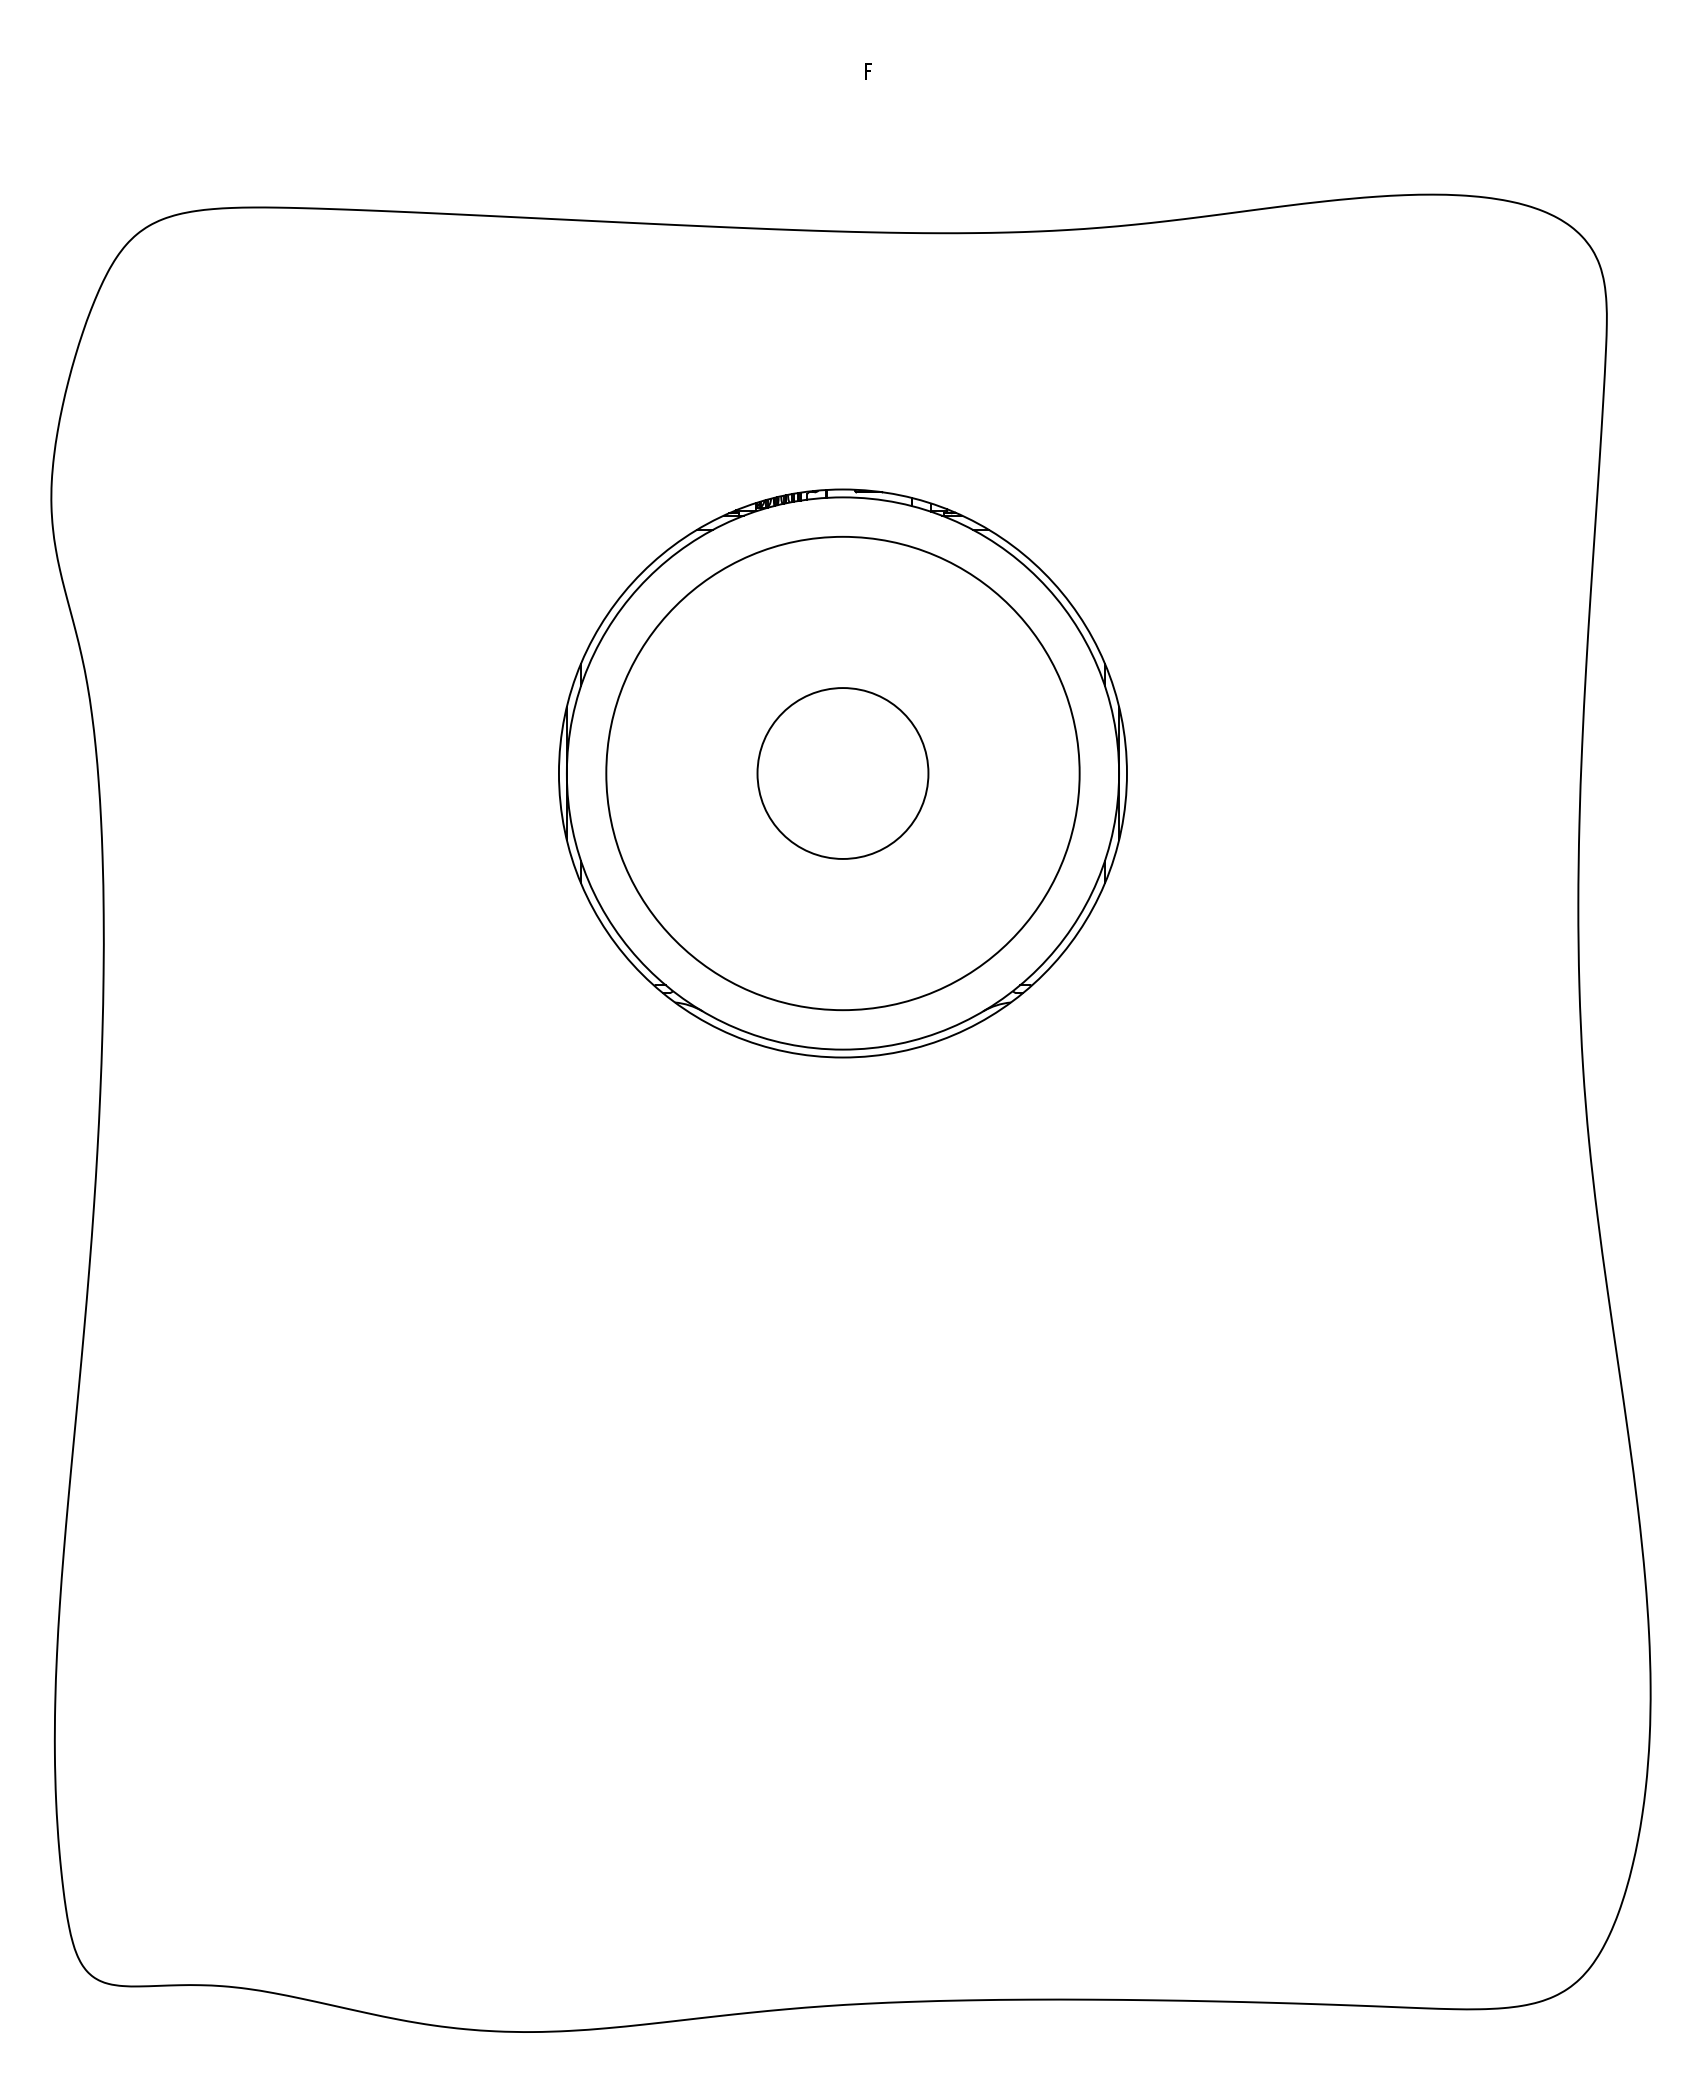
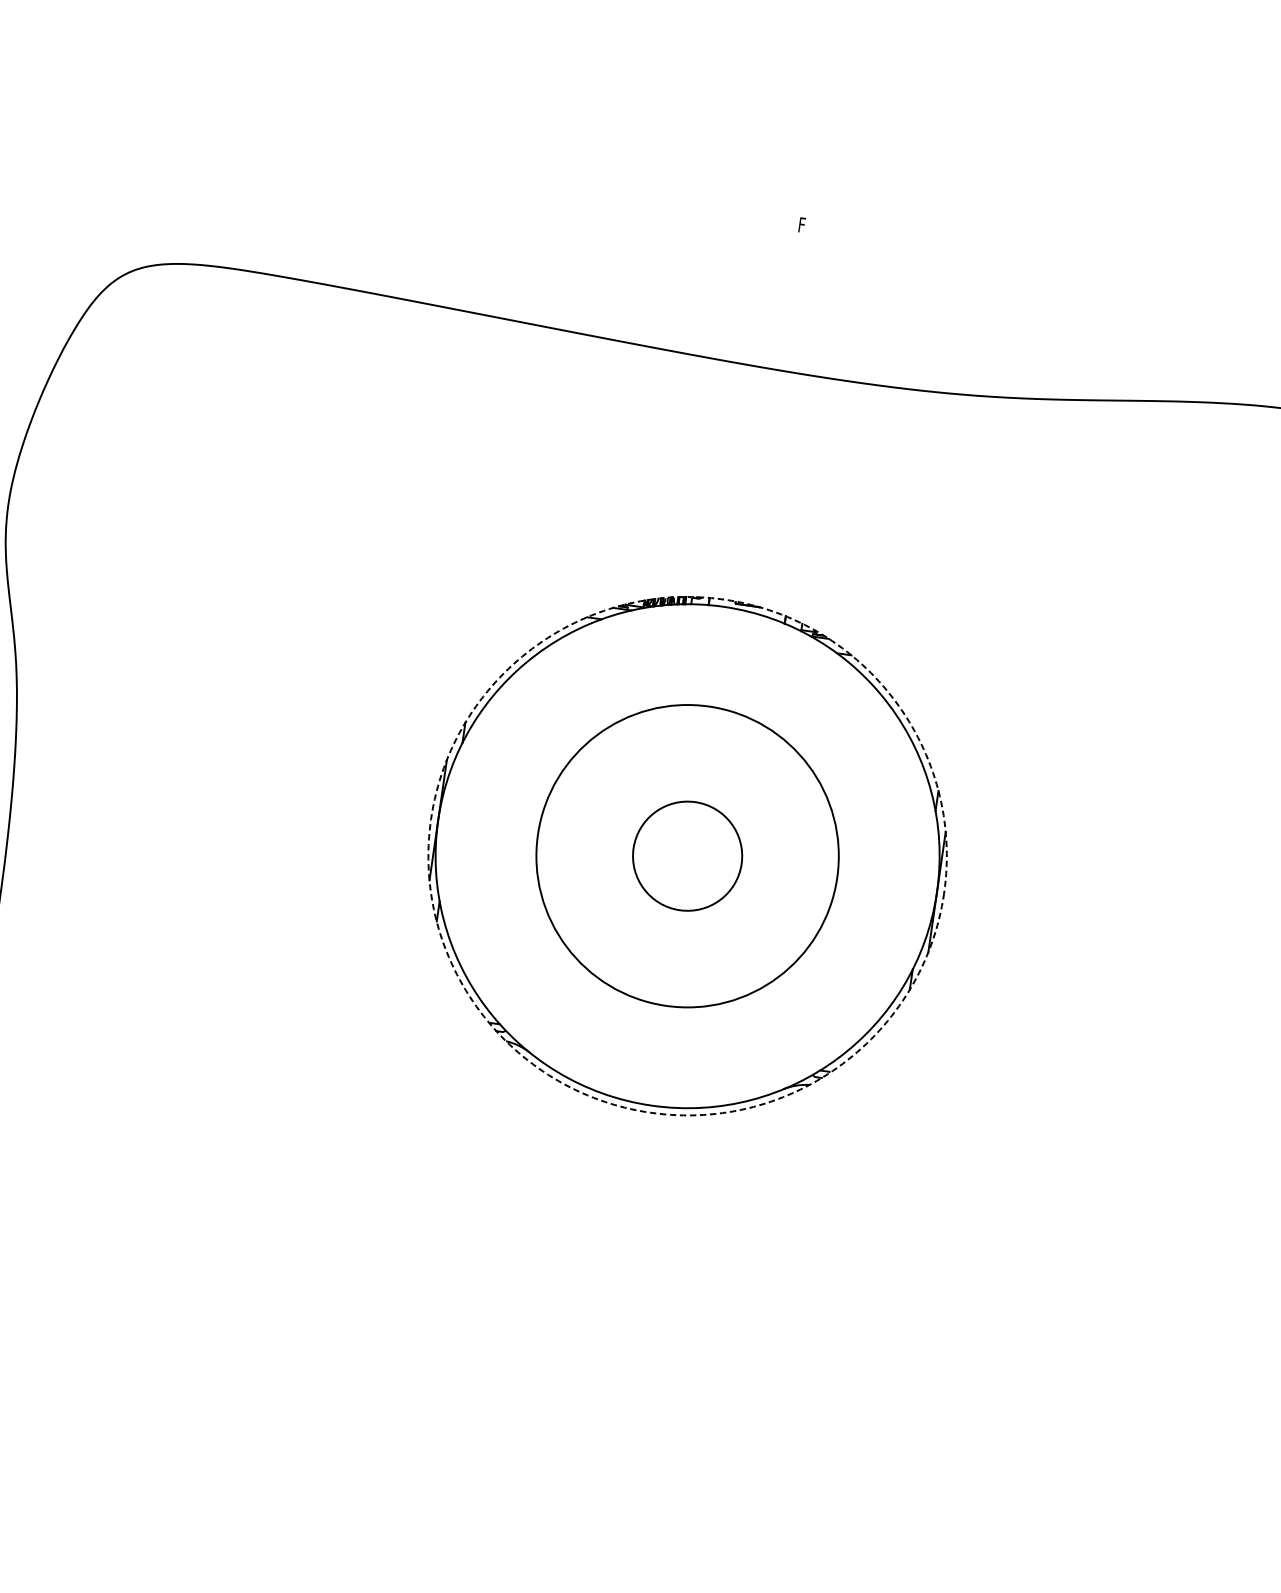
circle: (842, 773) -> (687, 856), size x0.7
circle: (842, 773) -> (687, 856), size x0.7
circle: (842, 773) -> (687, 856), solid -> dashed

